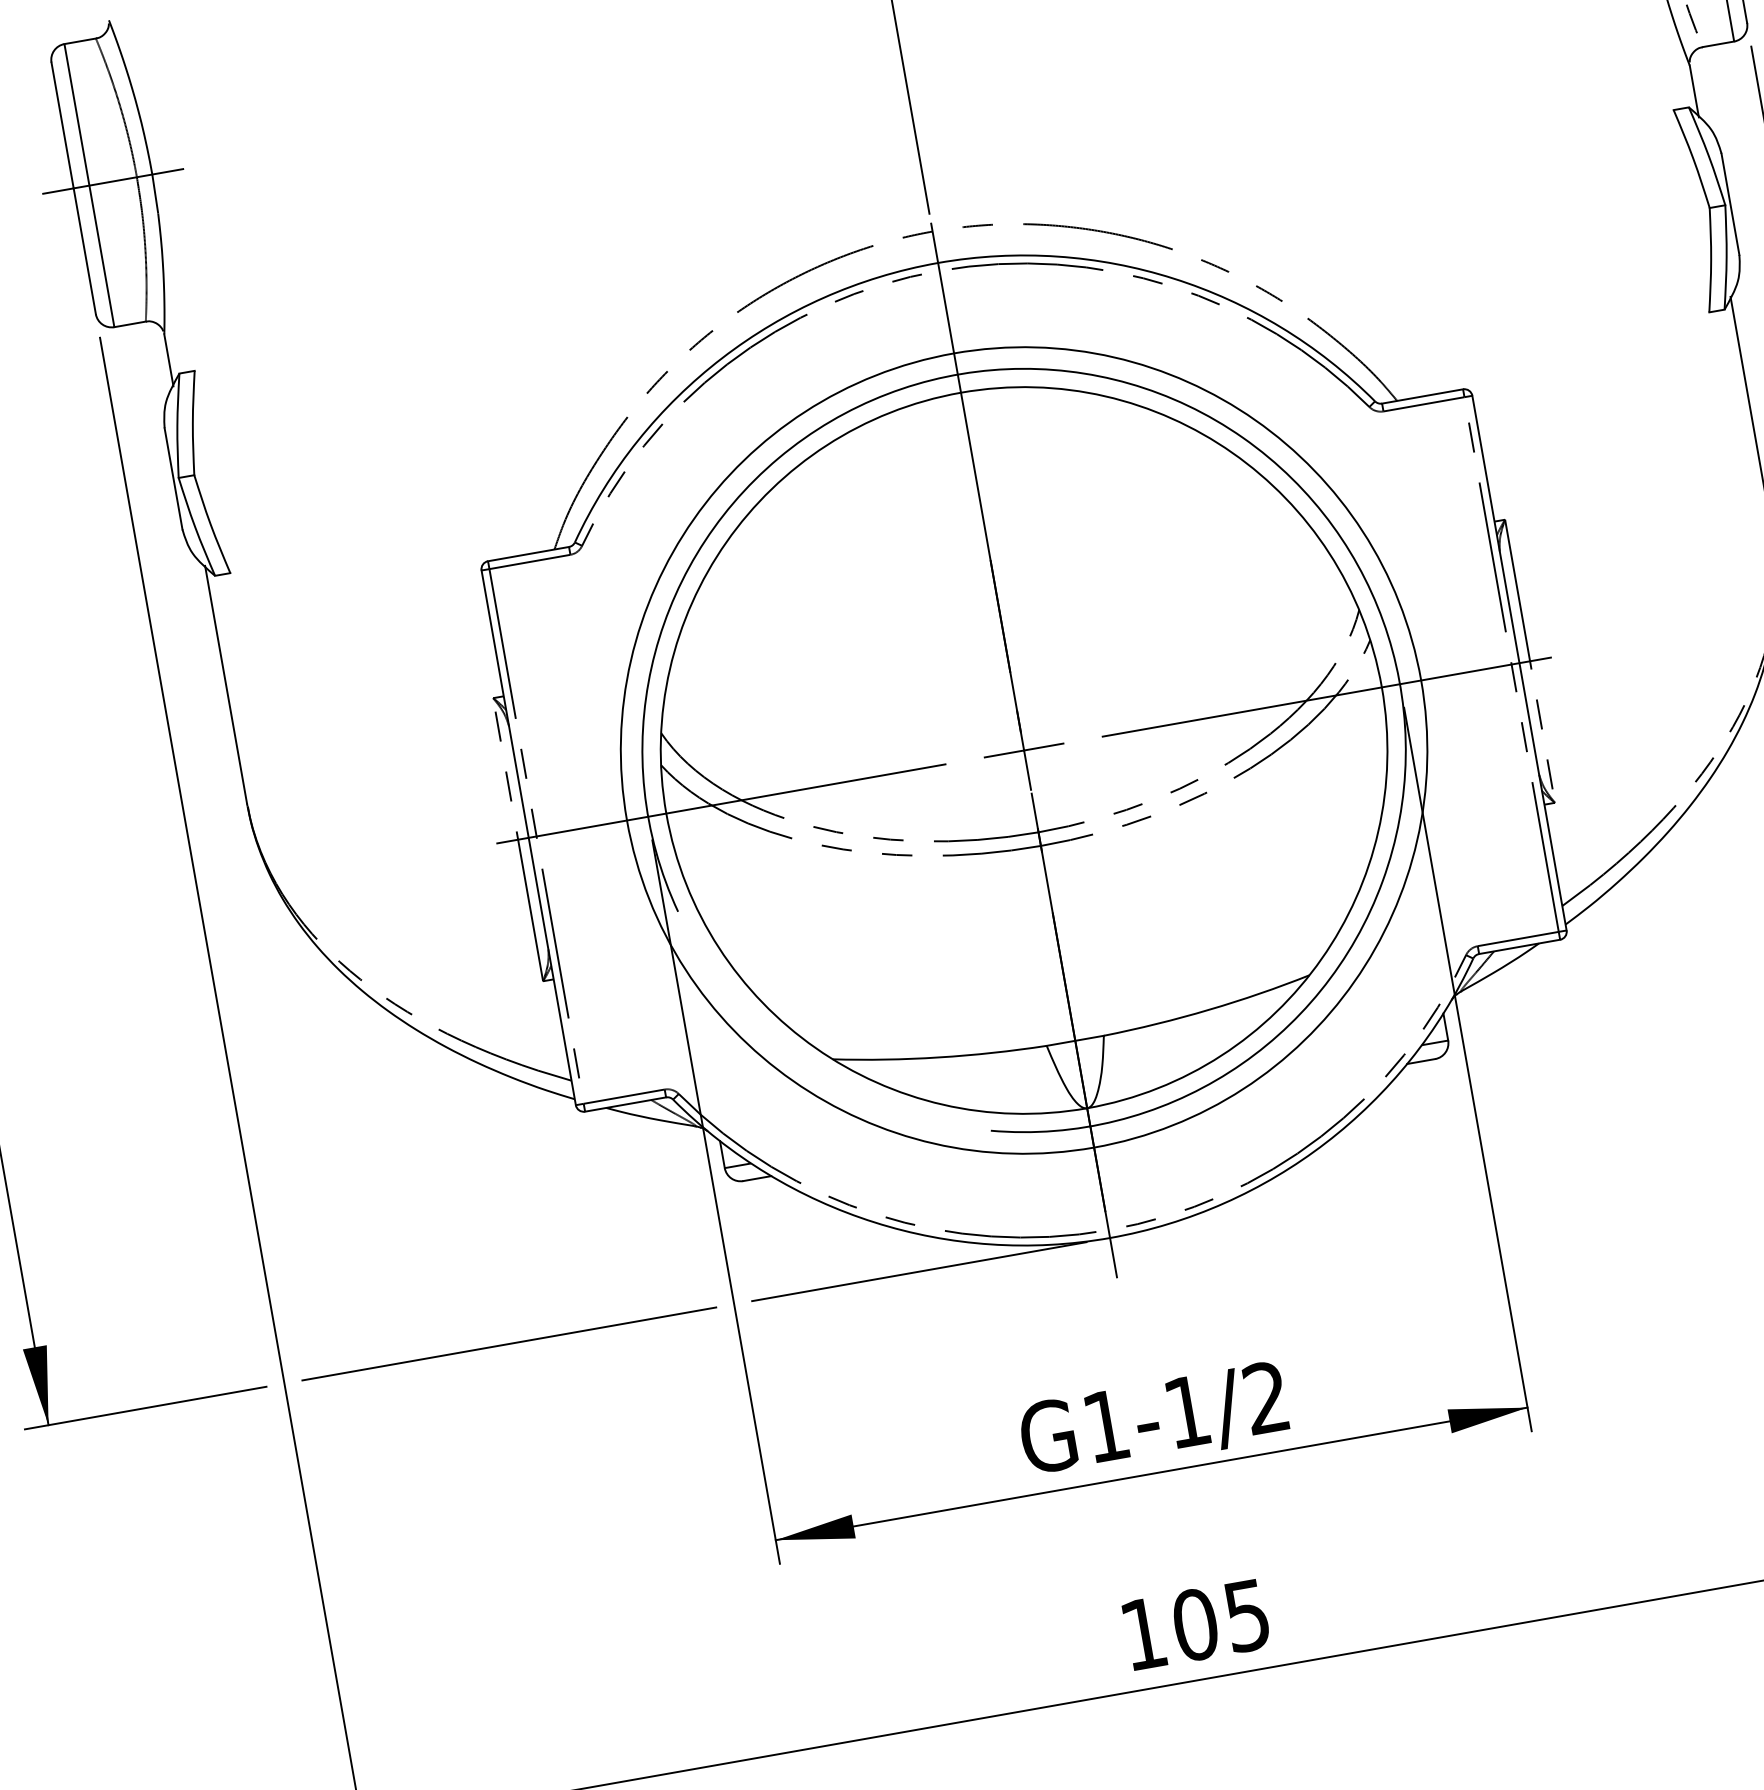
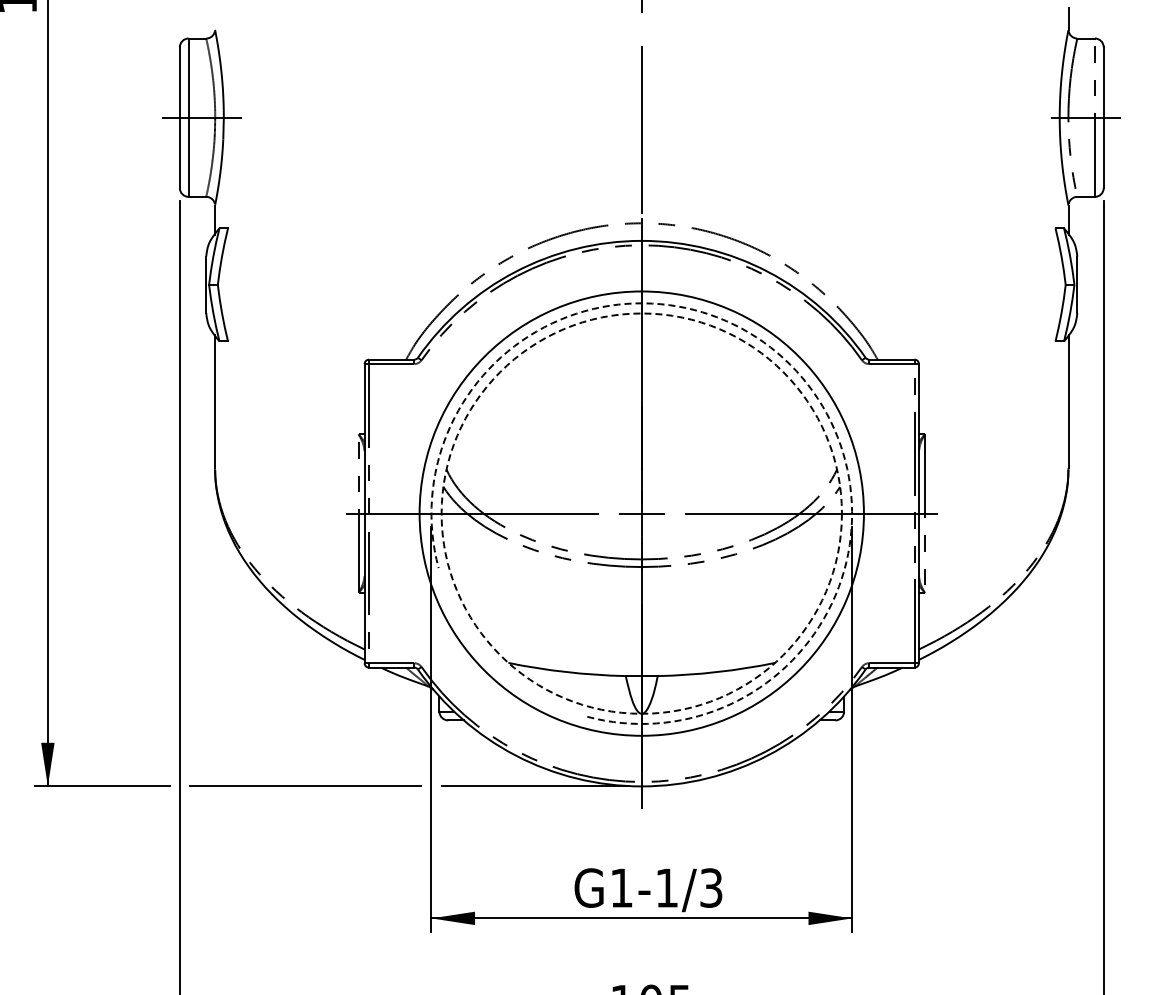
arc: (1242, 437) -> (790, 364), solid -> dashed
circle: (1023, 750) -> (641, 513), solid -> dashed
text: (1266, 1396) -> (711, 887), G1-1/2 -> G1-1/3

